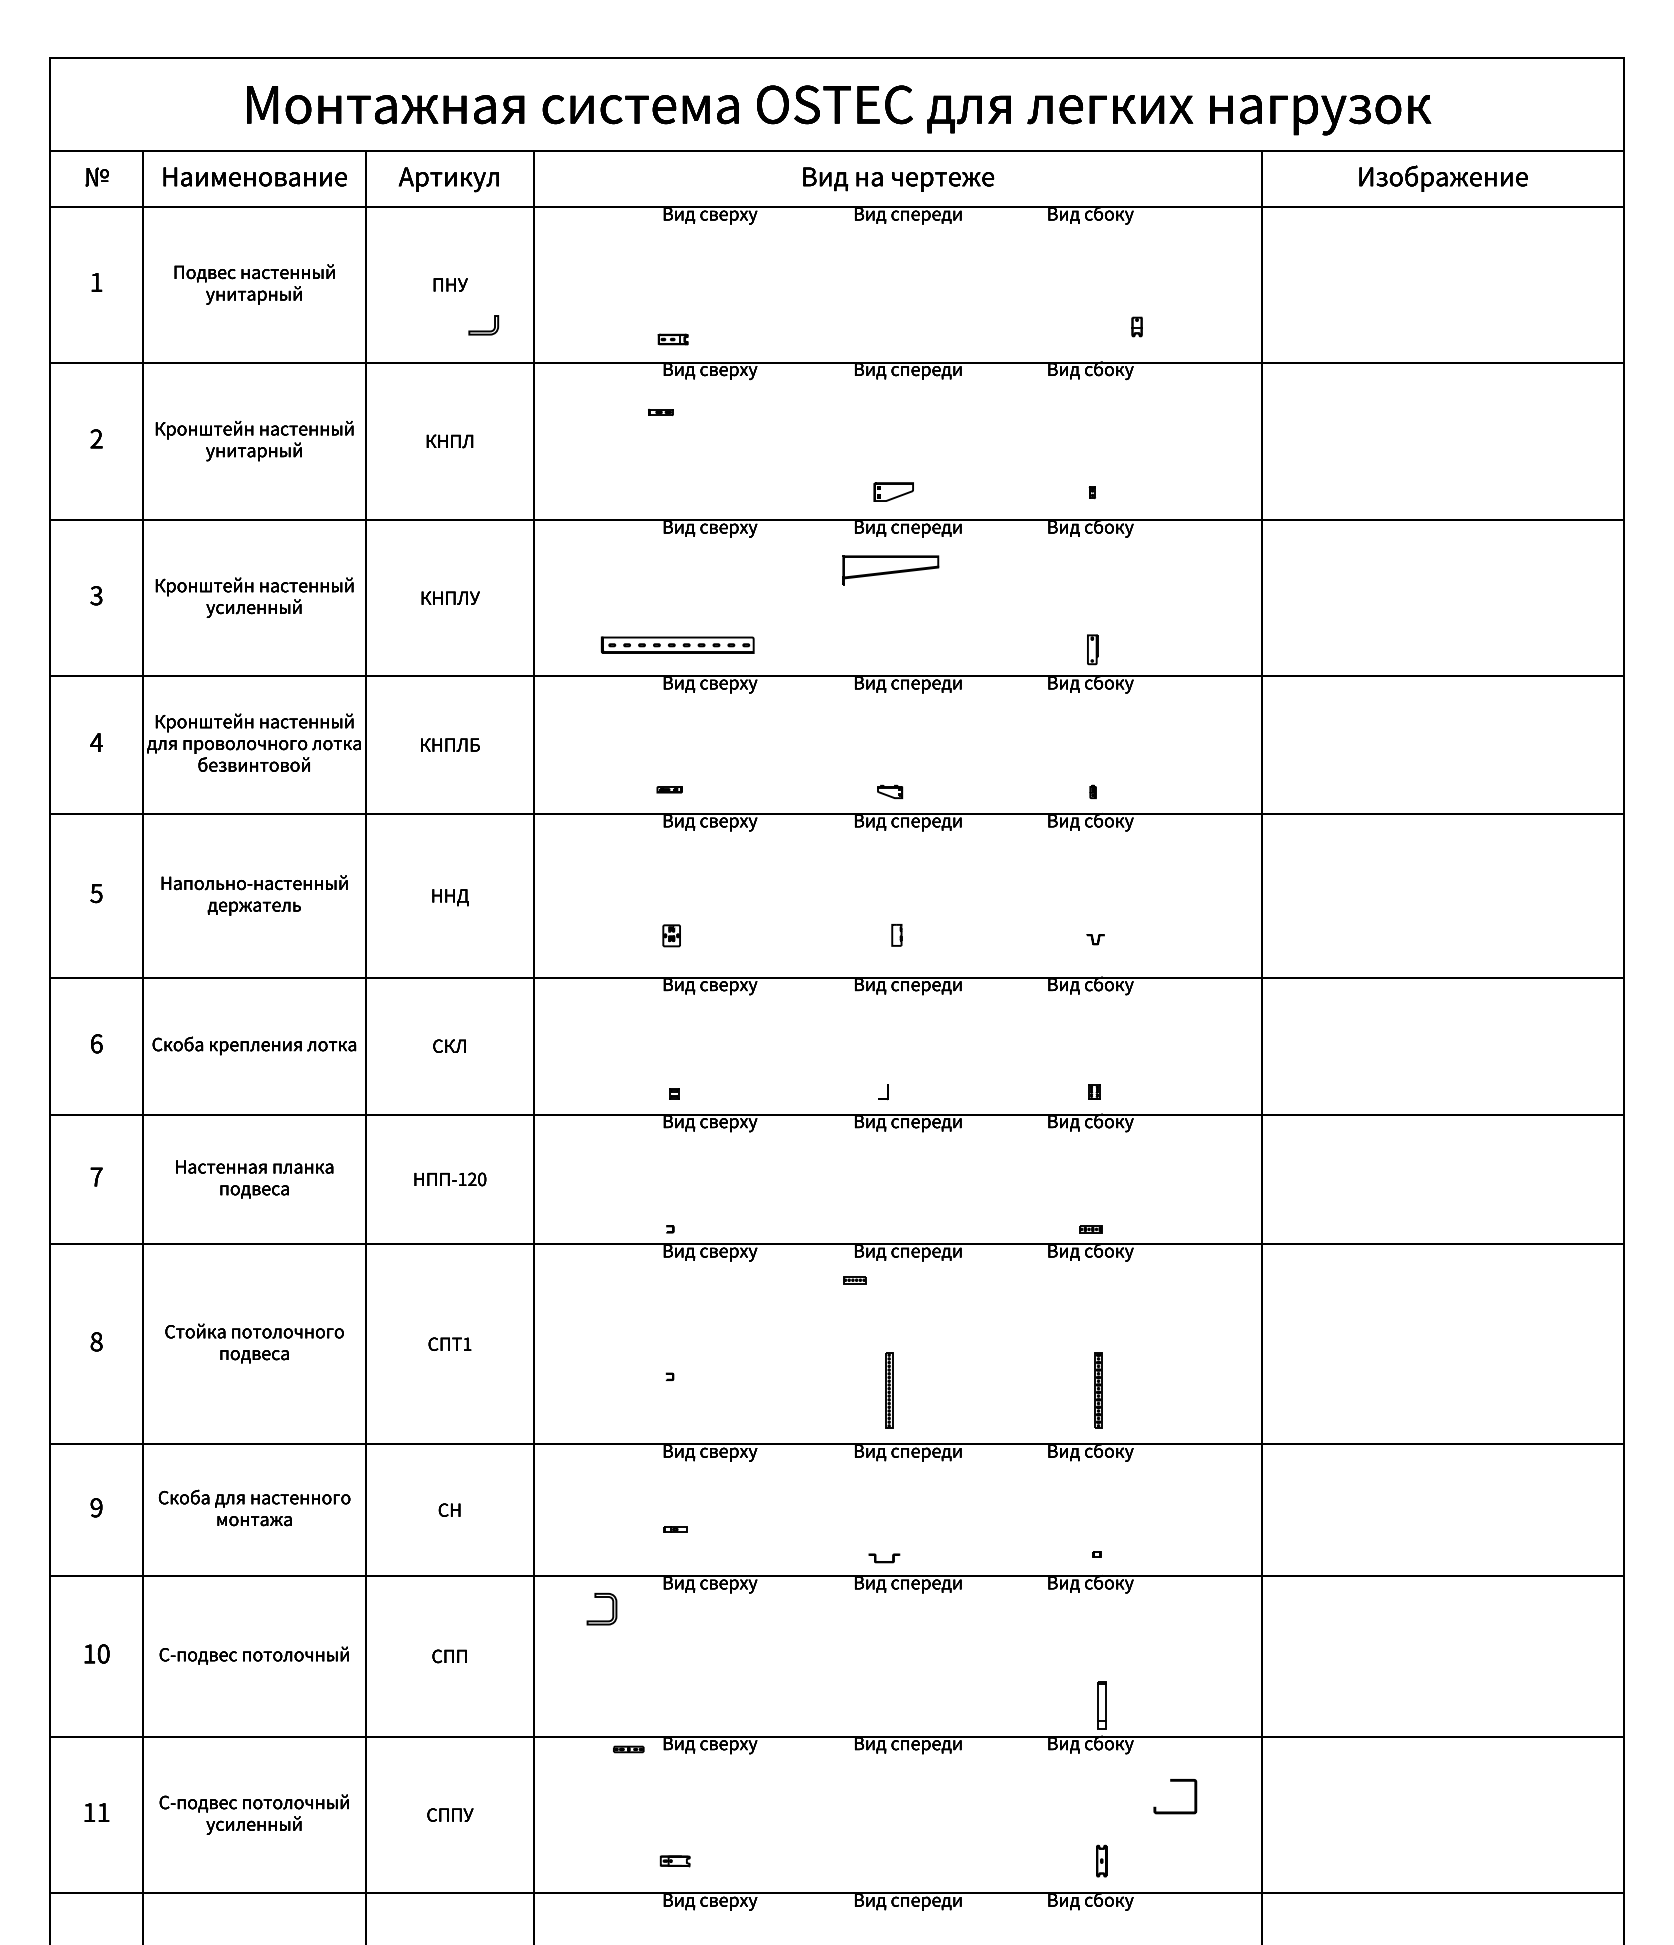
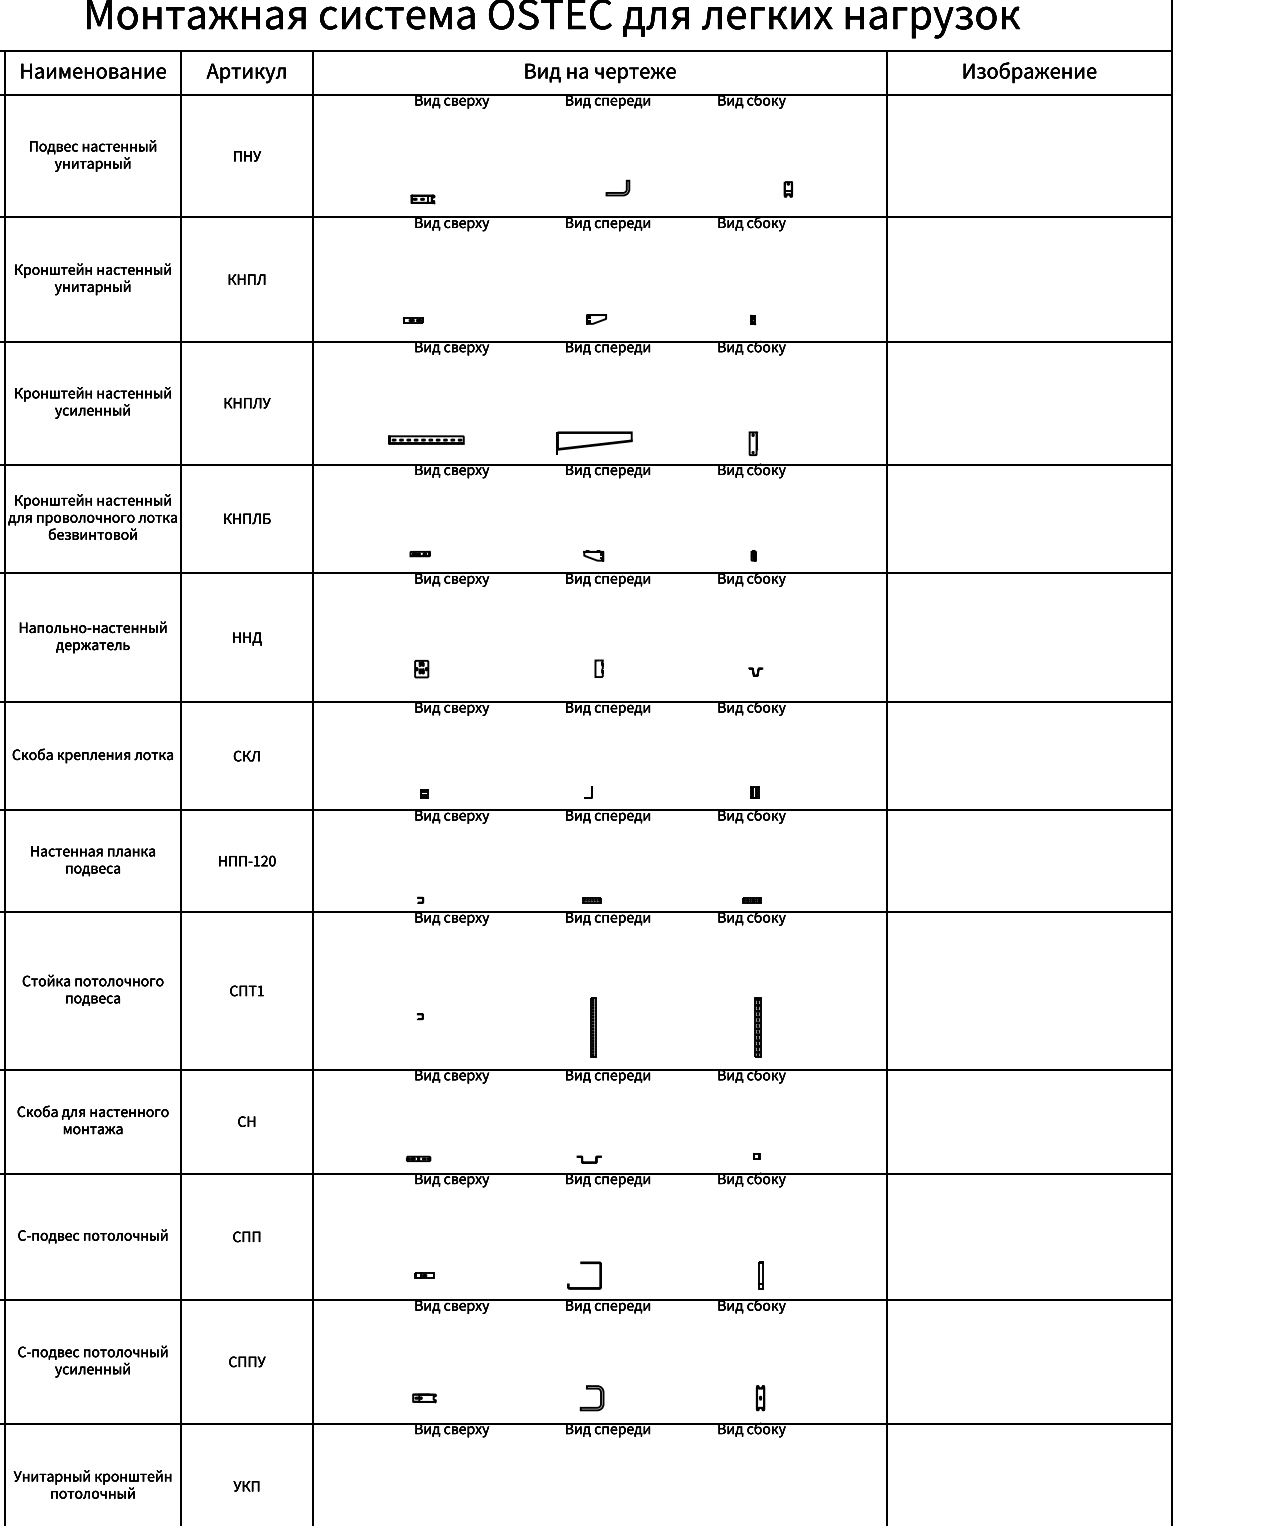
part: (483, 325) -> (617, 188), moved
part: (660, 412) -> (412, 320), moved
part: (893, 491) -> (596, 319), size x0.62
part: (890, 570) -> (594, 443), moved
part: (677, 644) -> (426, 439), size x0.62
part: (854, 1280) -> (591, 900), moved
part: (675, 1529) -> (424, 1275), moved
part: (601, 1597) -> (591, 1389), moved
part: (1102, 1705) -> (761, 1275), size x0.71
part: (628, 1749) -> (418, 1158), moved
part: (1175, 1781) -> (584, 1263), moved

